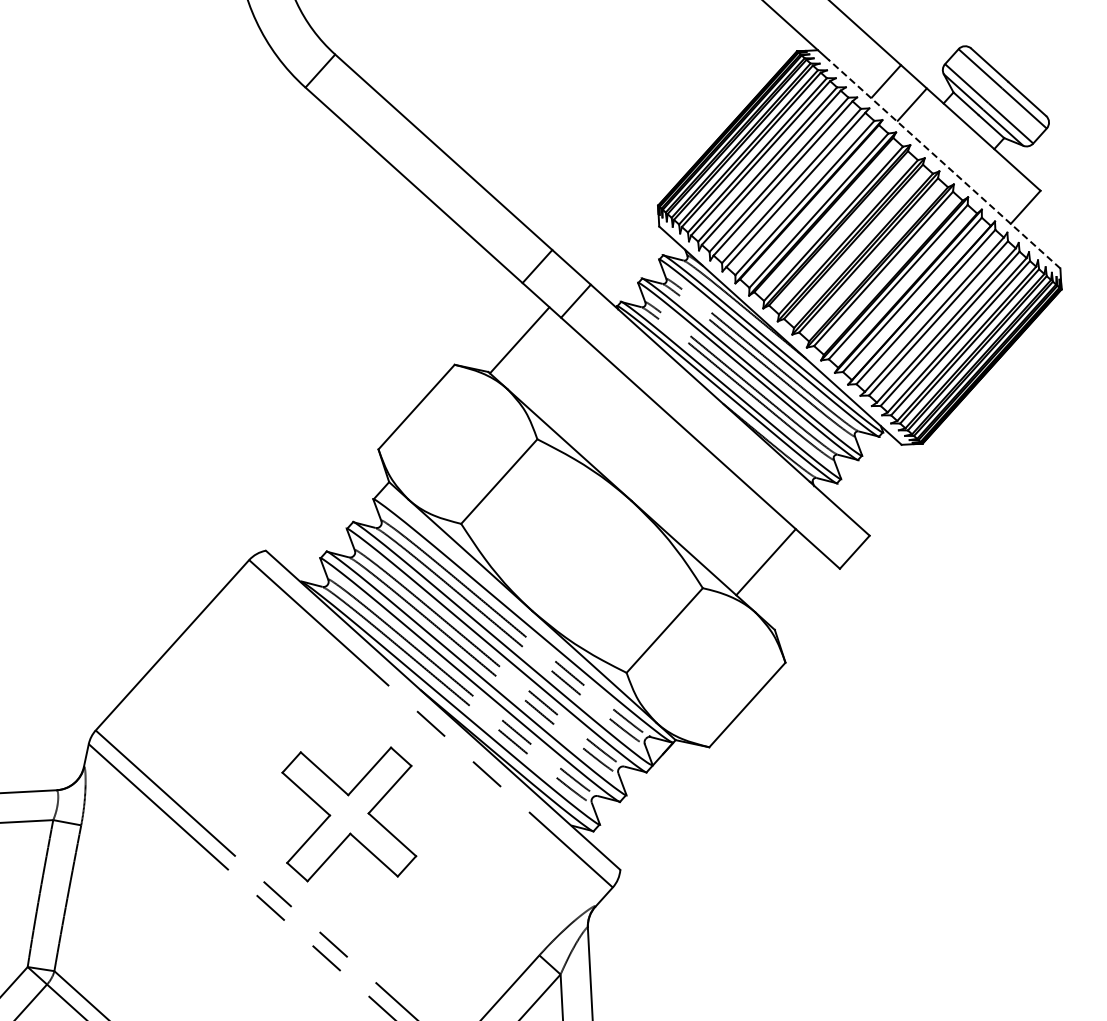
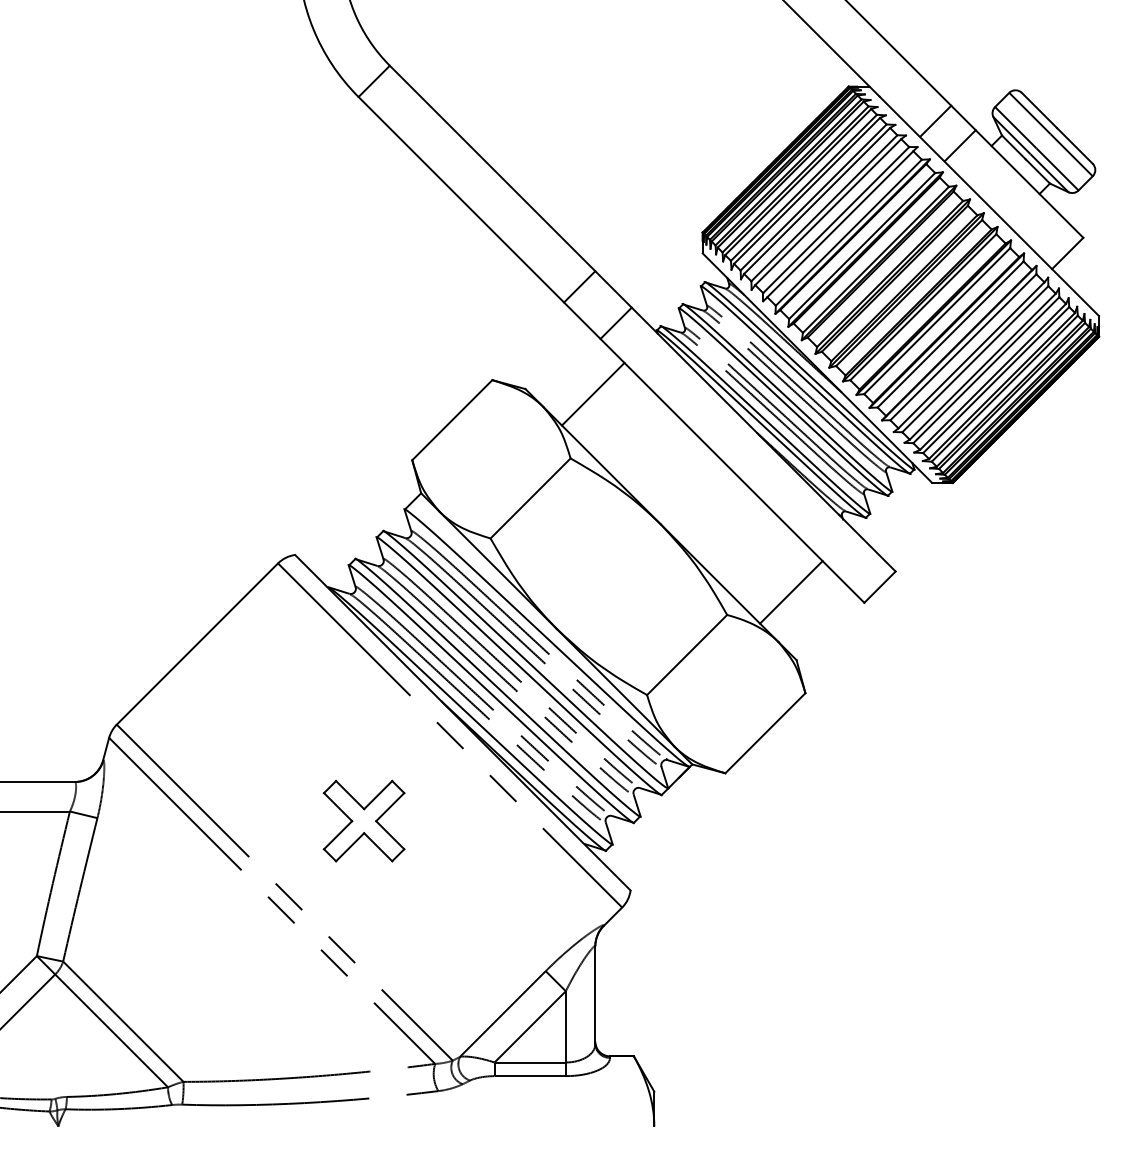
line: (943, 163) -> (988, 205), dashed -> solid
line: (518, 339) -> (592, 393), moved
part: (348, 813) -> (363, 820), size x0.62

